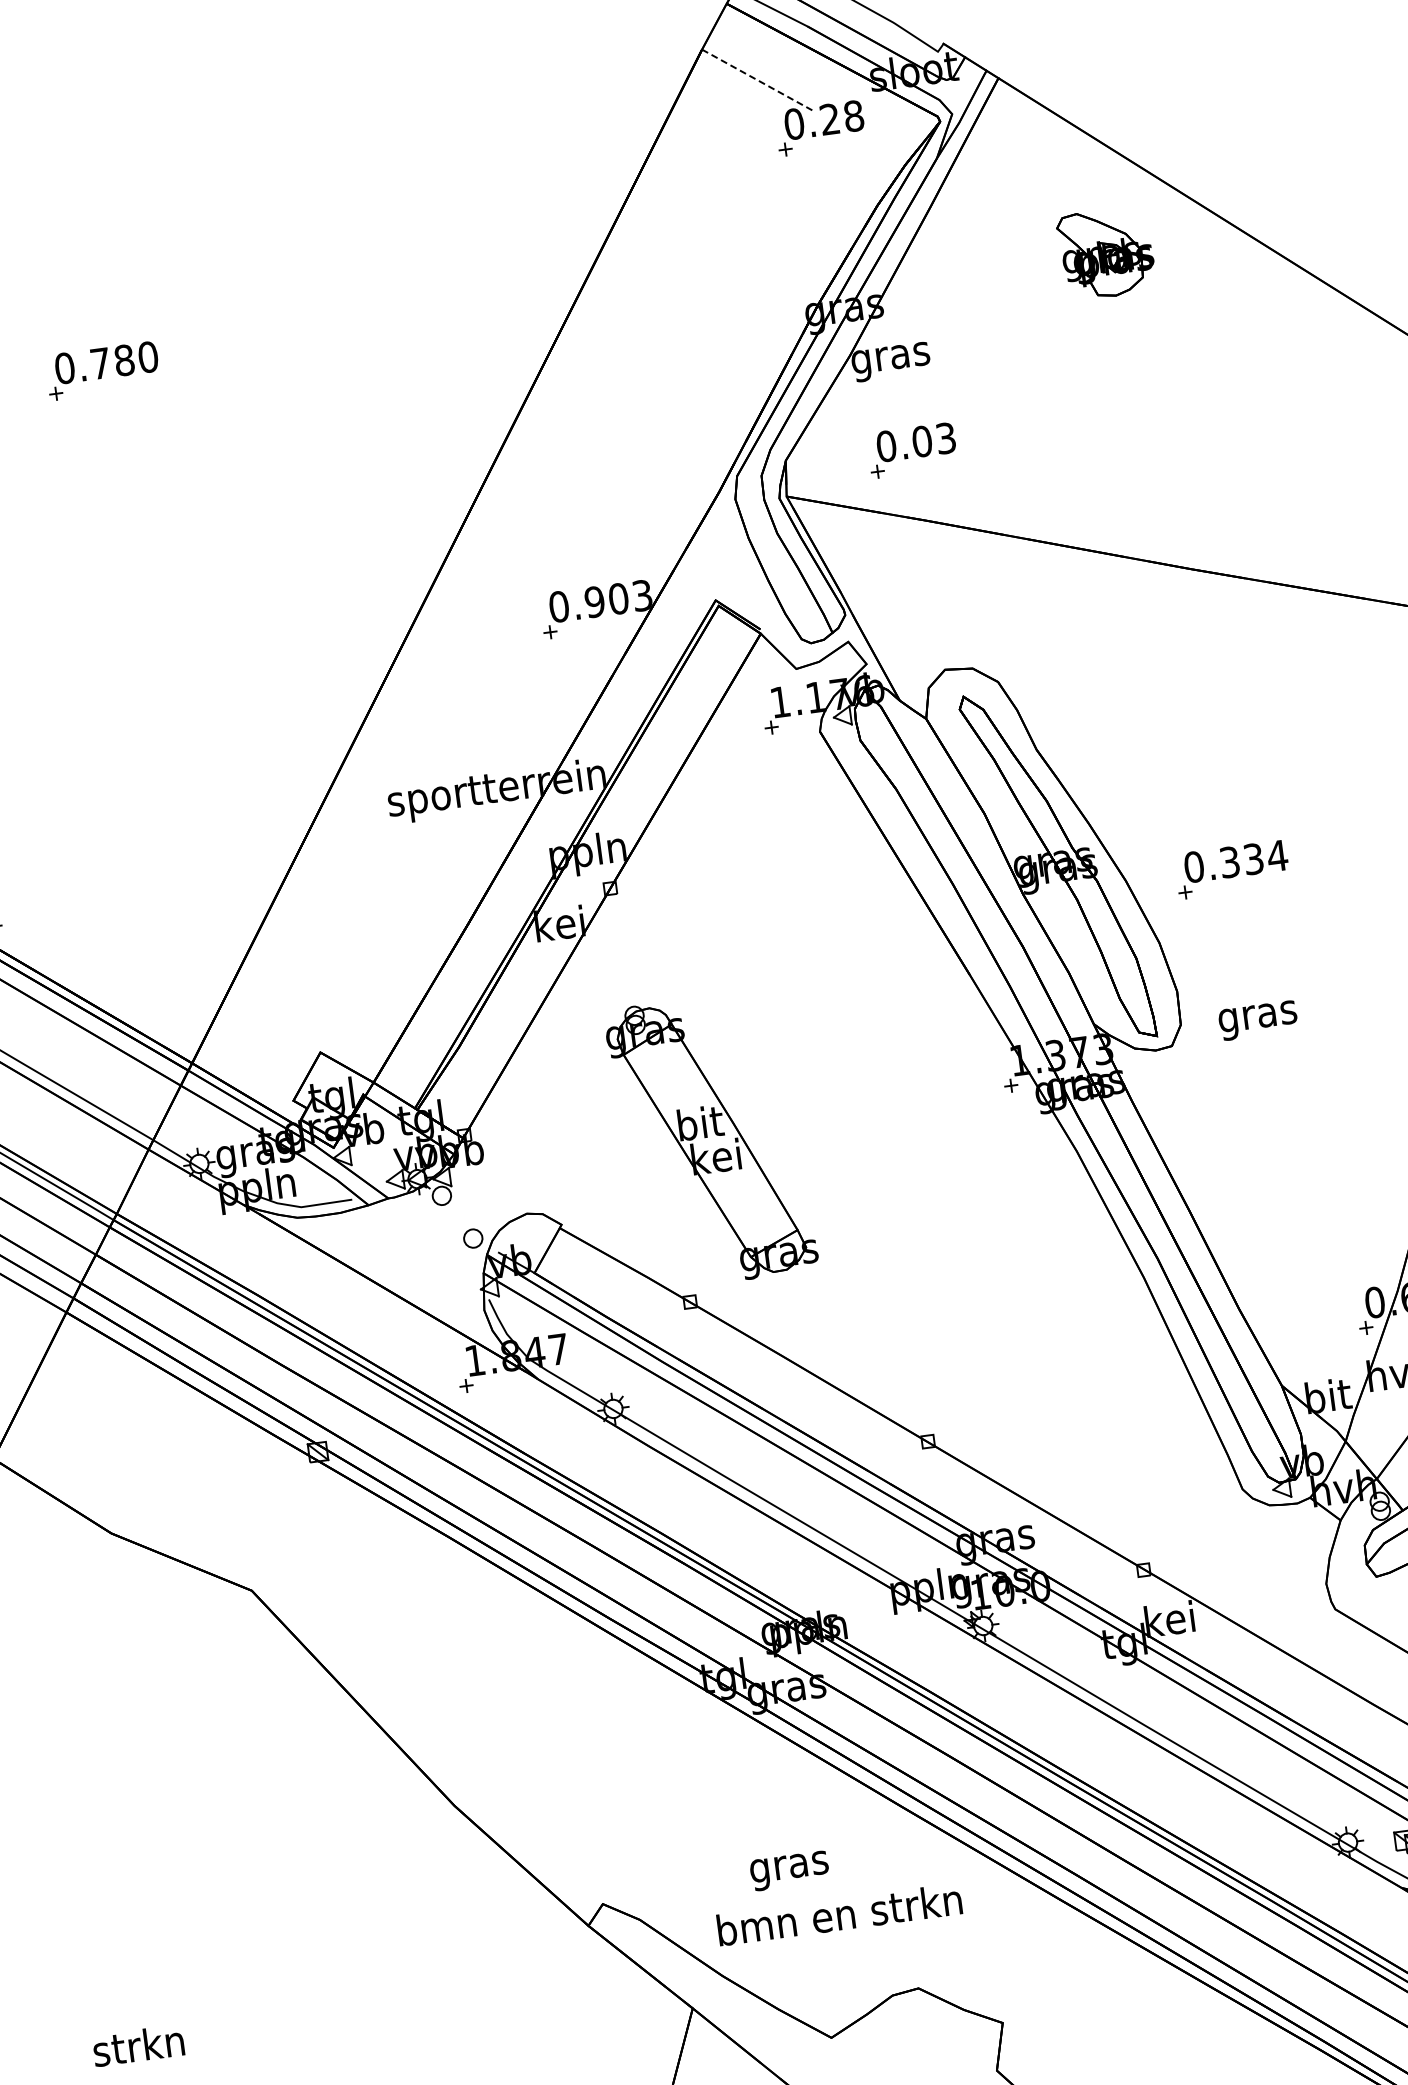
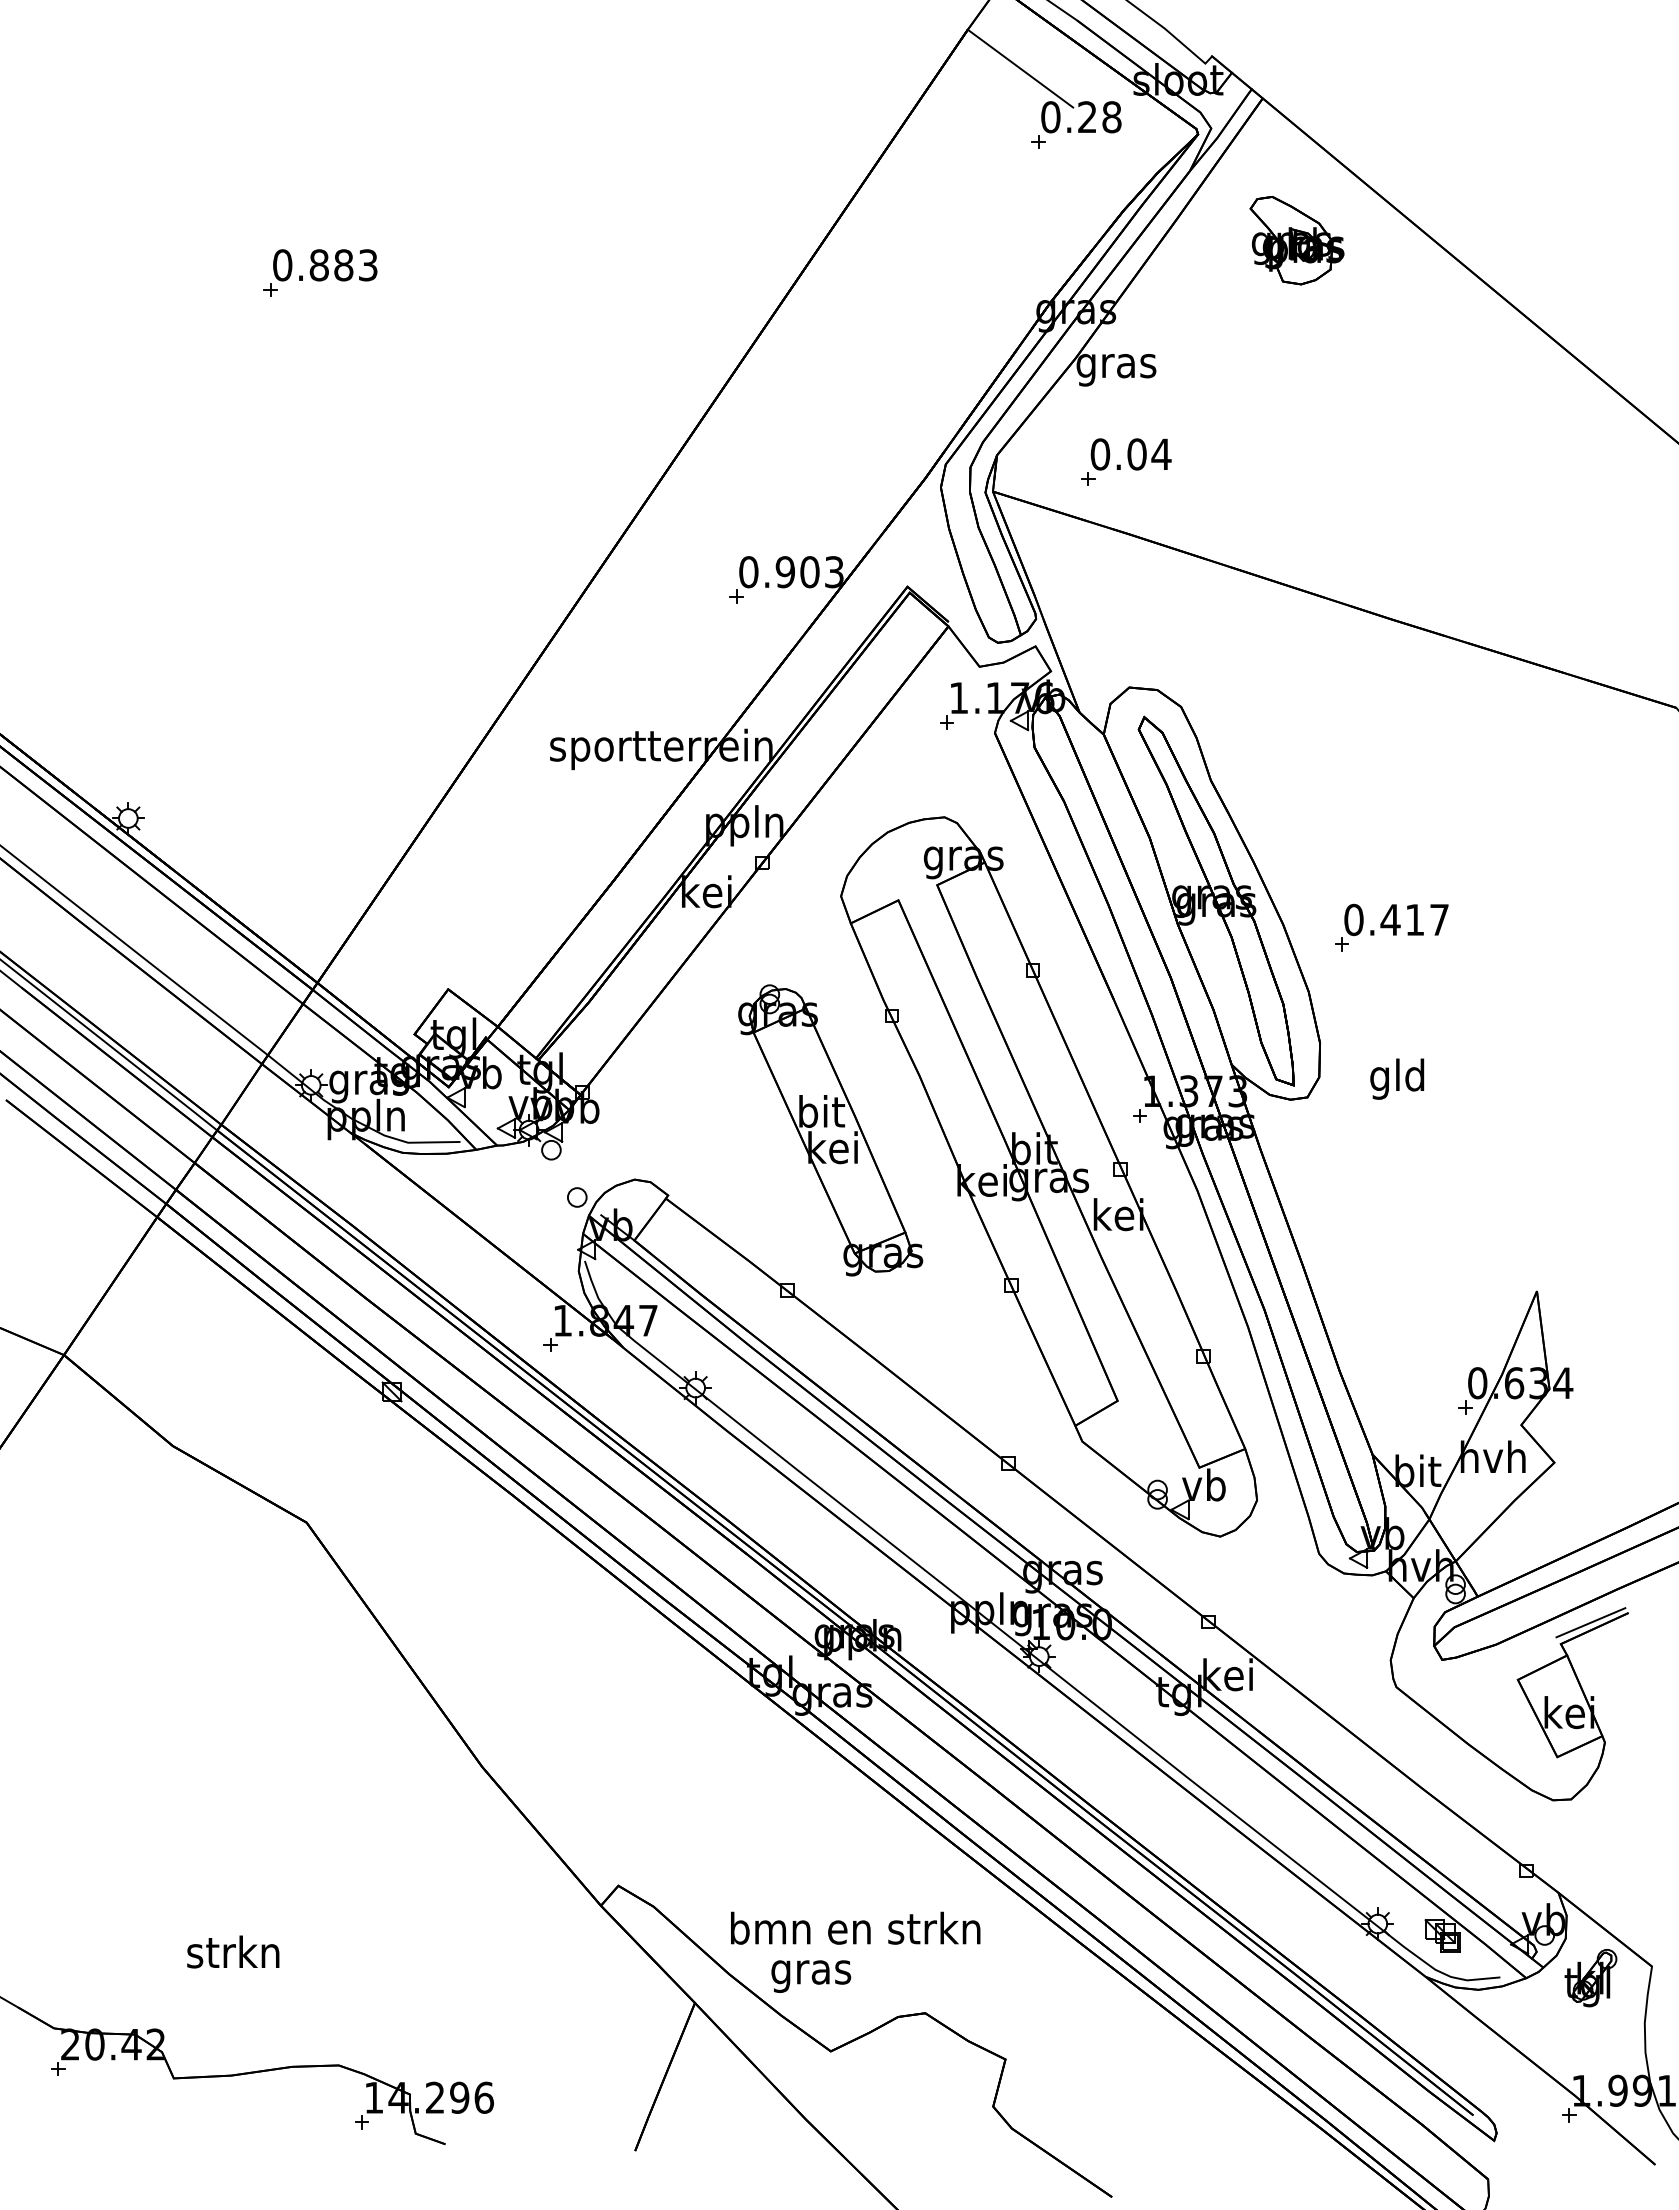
line: (758, 80) -> (1020, 68), dashed -> solid
part: (1105, 253) -> (1296, 240), moved
text: (124, 360) -> (343, 265), 0.780 -> 0.883
text: (946, 438) -> (1161, 454), 0.03 -> 0.04
text: (1253, 858) -> (1414, 919), 0.334 -> 0.417
text: (1257, 1015) -> (1397, 1078), gras -> gld
part: (929, 1156) -> (1048, 1176), added
text: (789, 1870) -> (811, 1976), moved
text: (138, 2045) -> (233, 1951), moved

